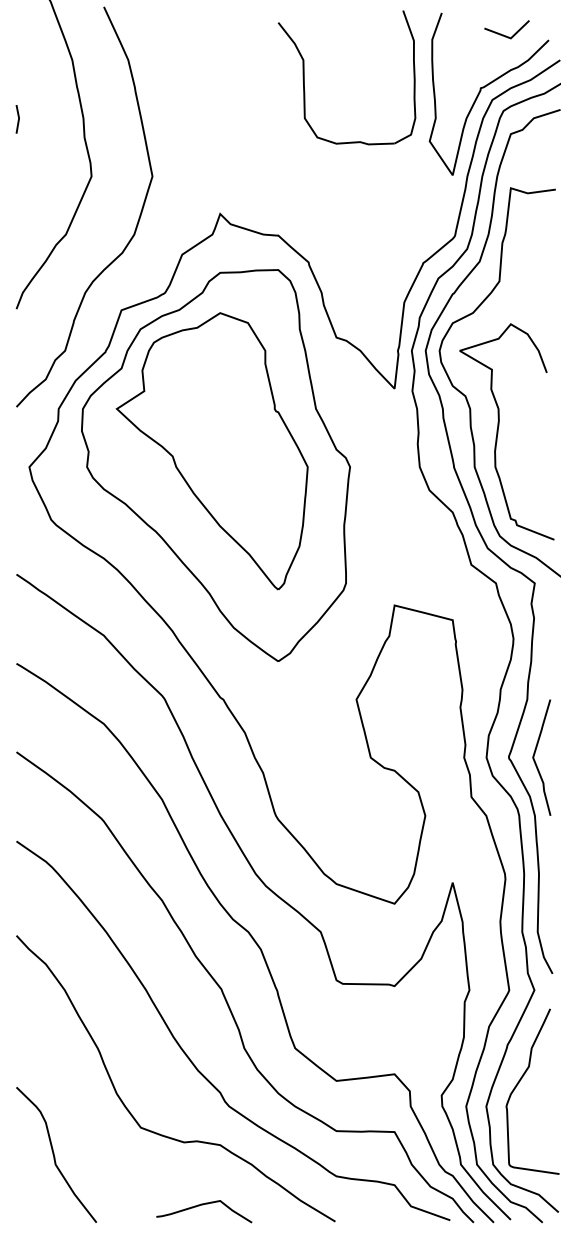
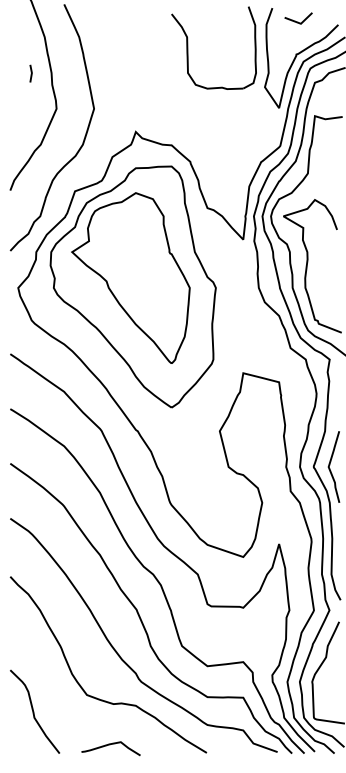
line: (506, 34) -> (298, 21), moved
line: (16, 117) -> (30, 72), moved
curve: (203, 1206) -> (110, 745), moved

